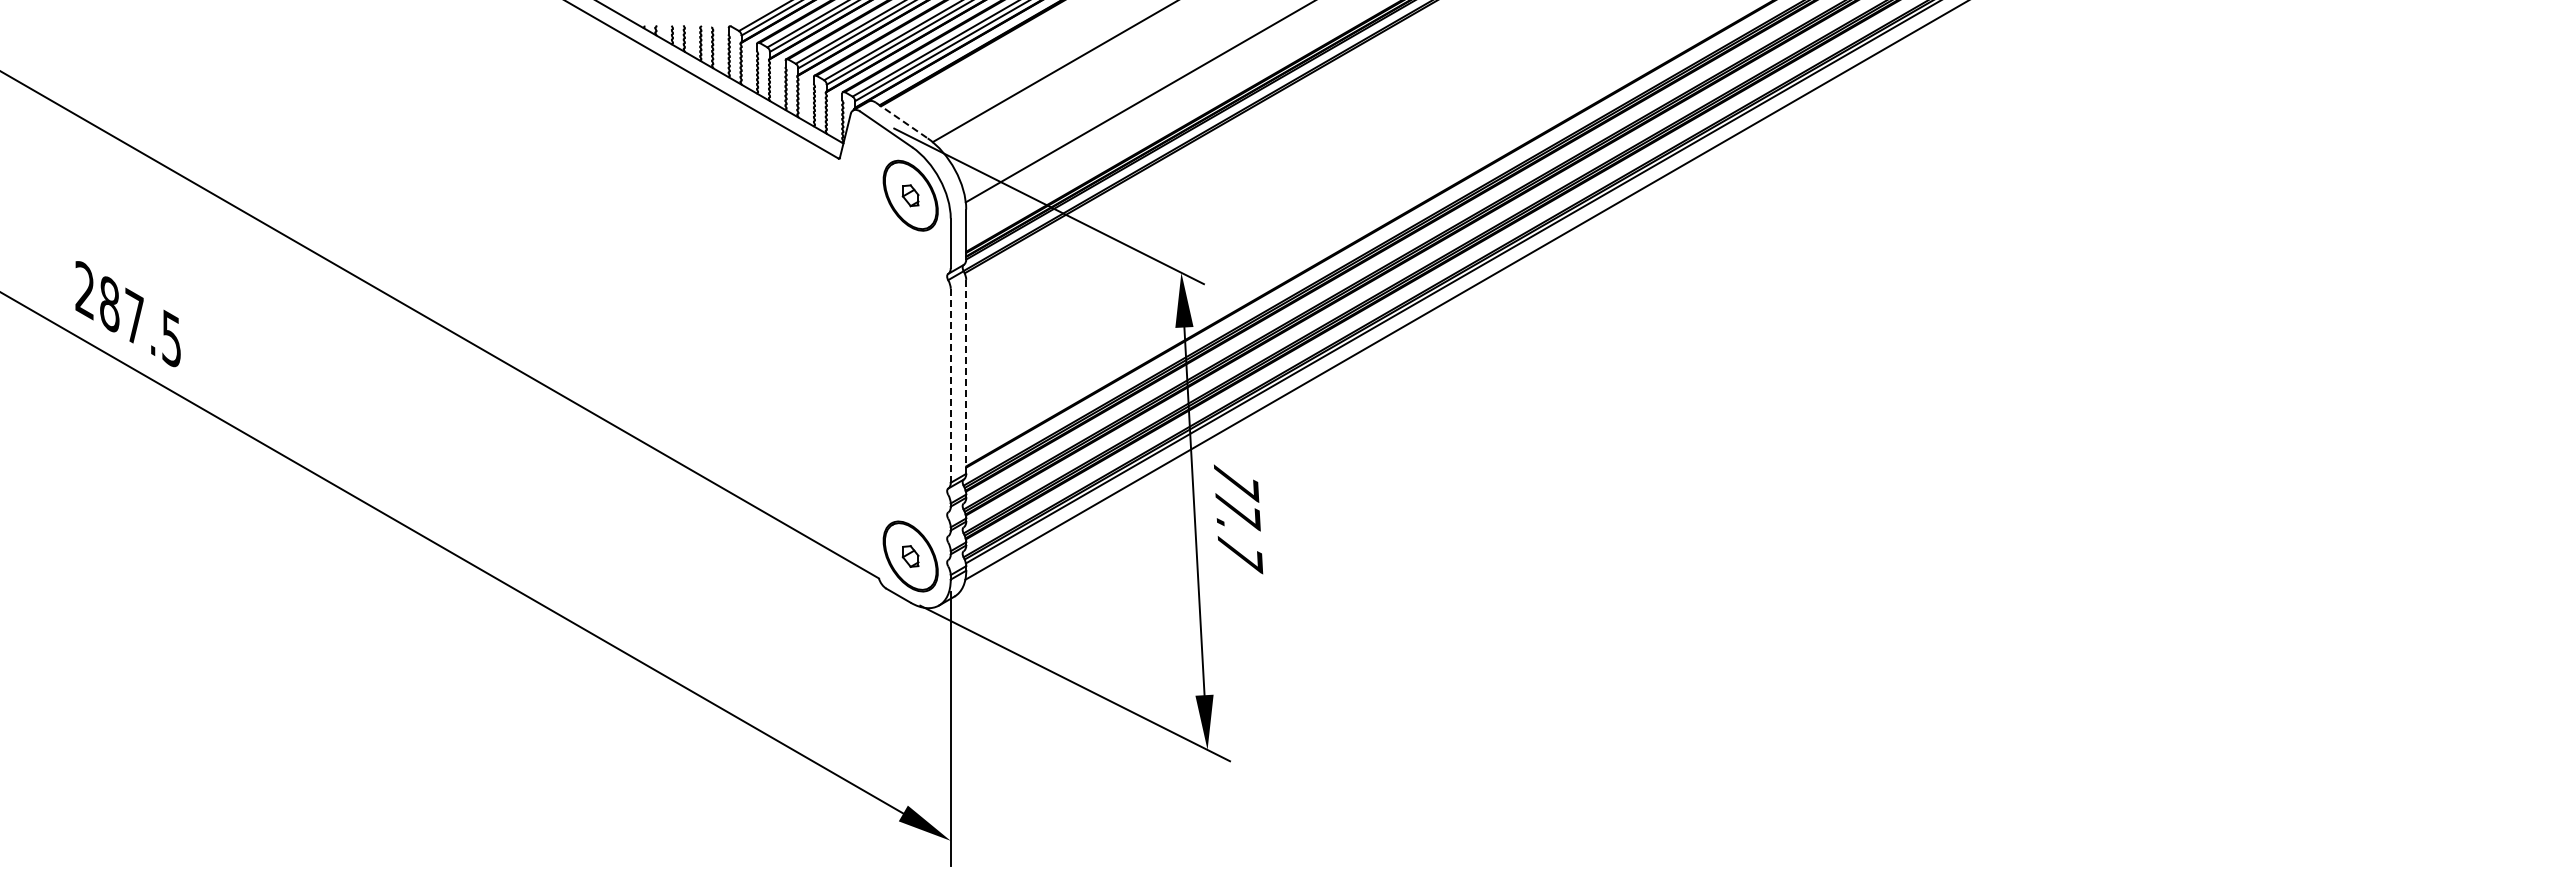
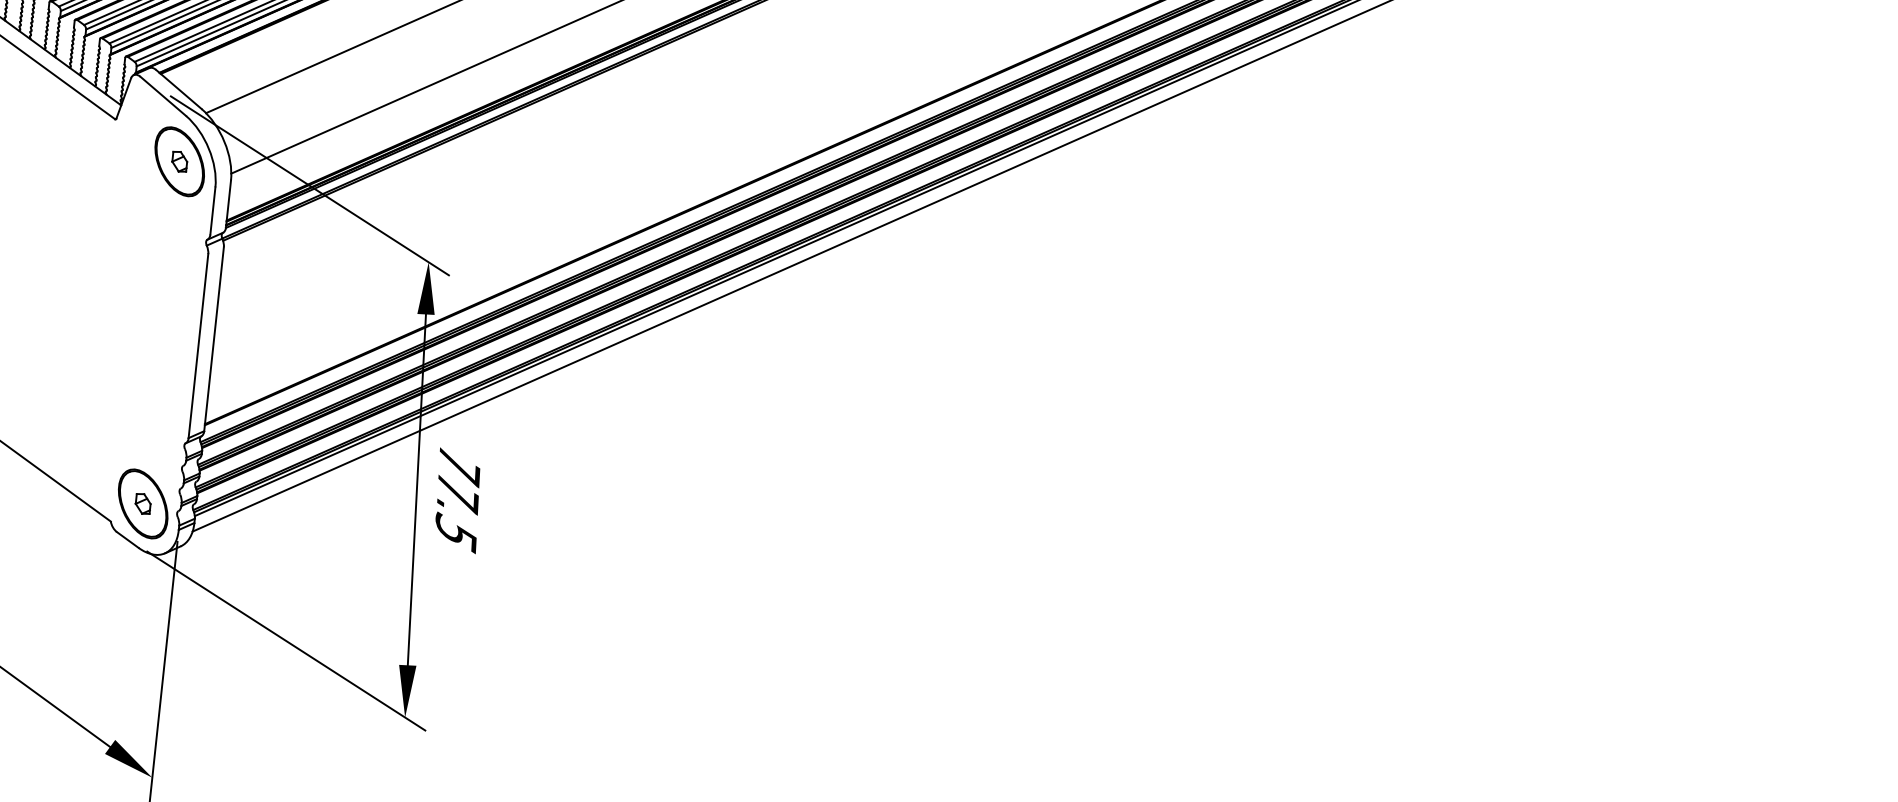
line: (902, 120) -> (179, 89), dashed -> solid
line: (966, 376) -> (214, 338), dashed -> solid
line: (950, 385) -> (198, 345), dashed -> solid
text: (1240, 552) -> (456, 533), 77.7 -> 77.5

